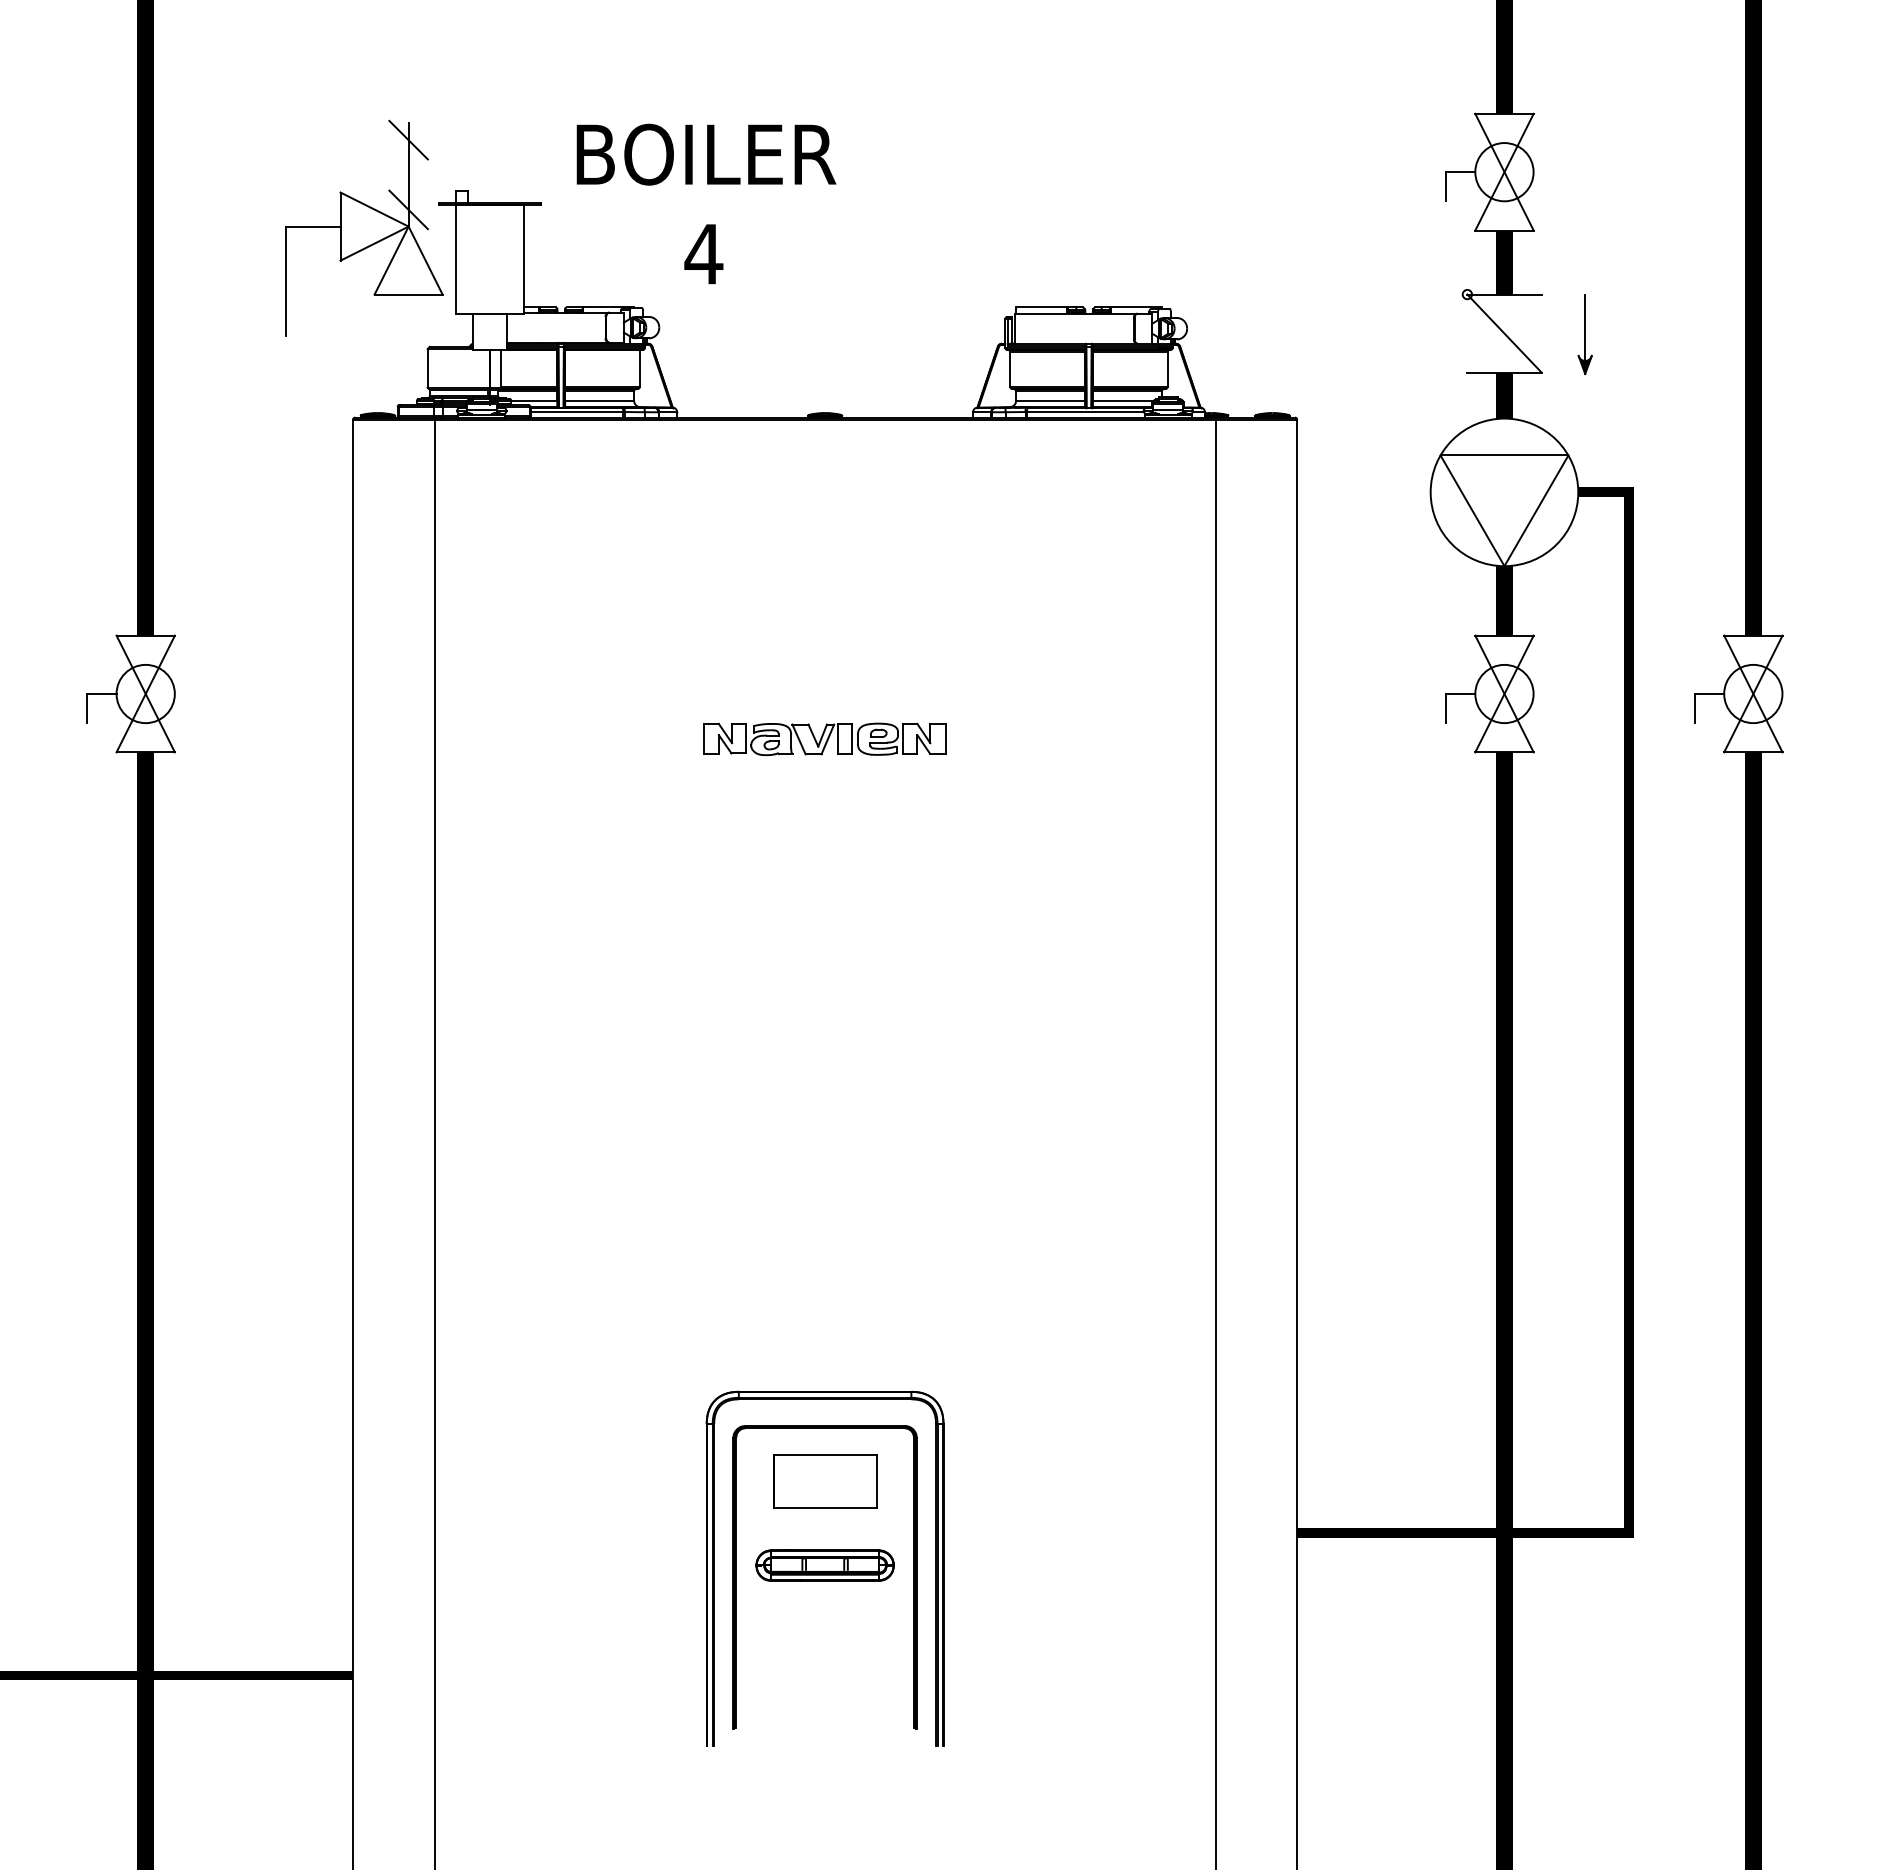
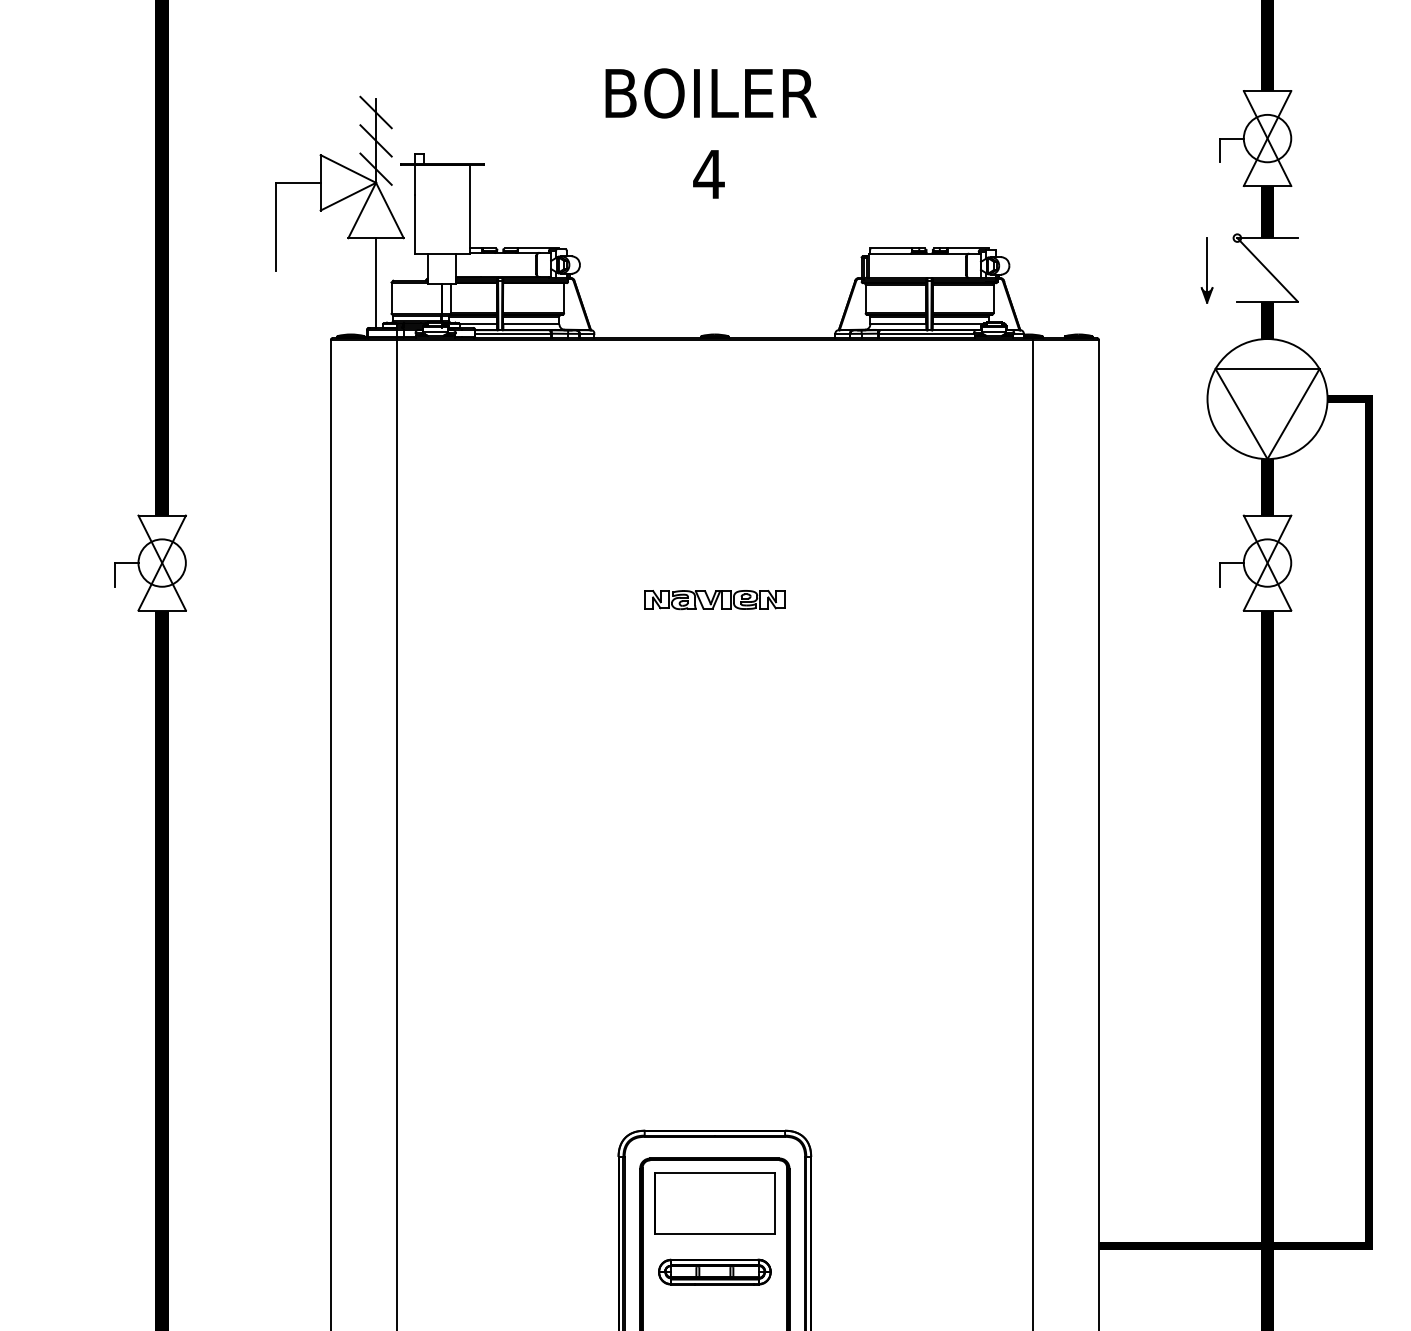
line: (408, 174) -> (375, 140), added
text: (706, 203) -> (711, 133), moved
part: (1584, 334) -> (1206, 270), moved
line: (408, 349) -> (375, 282), added
part: (824, 739) -> (714, 600), size x0.71
part: (825, 1481) -> (715, 1203), size x1.43

